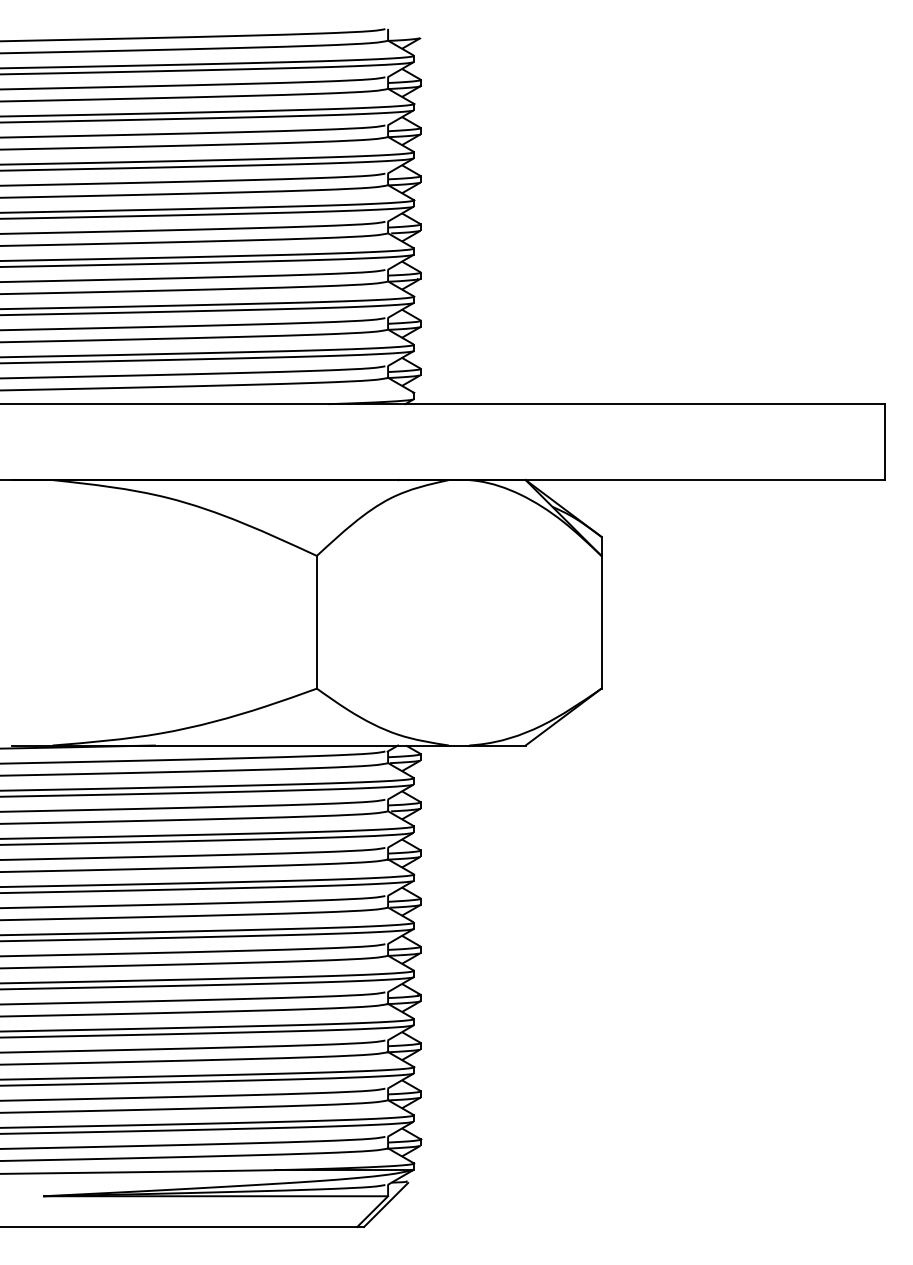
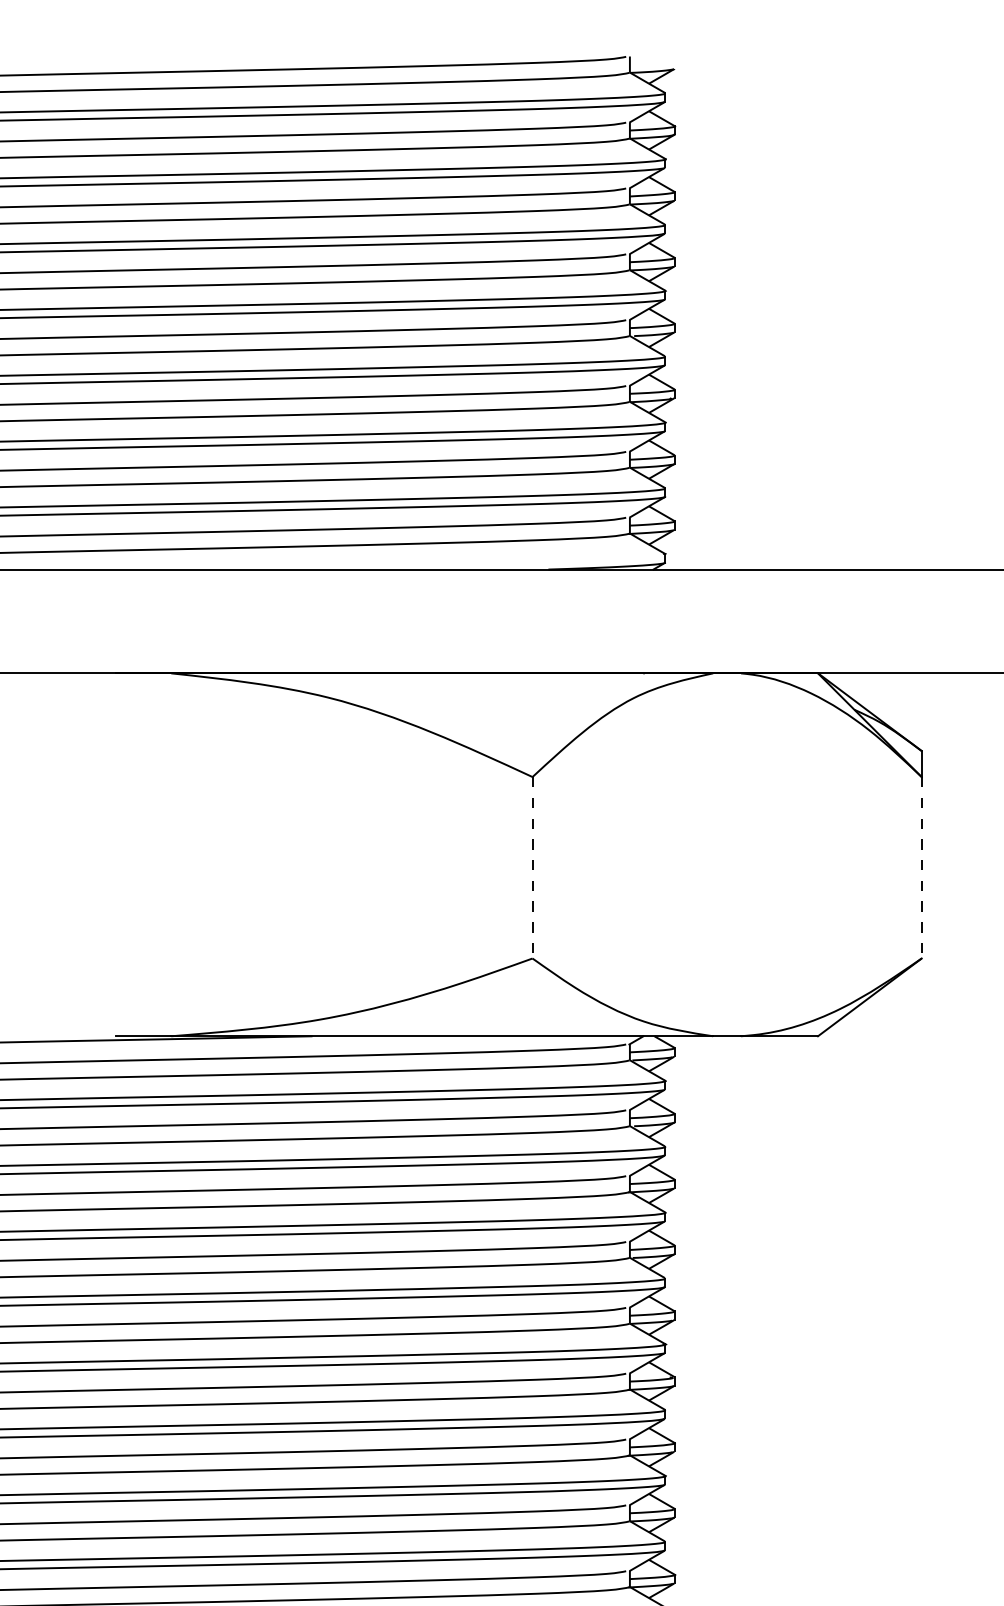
line: (316, 622) -> (532, 868), solid -> dashed
line: (601, 622) -> (921, 868), solid -> dashed

